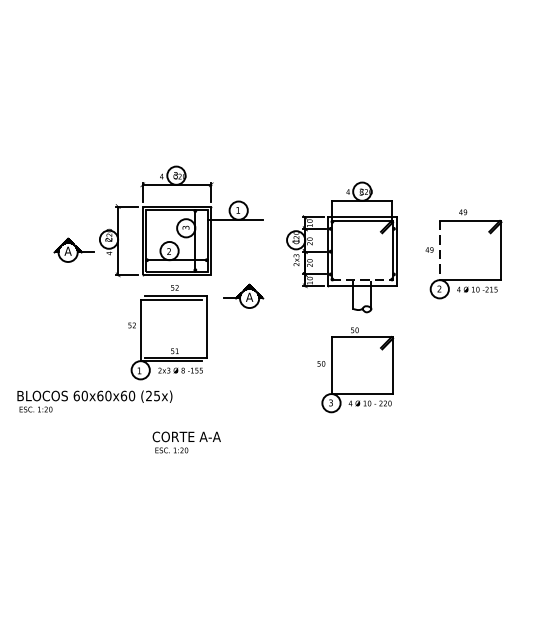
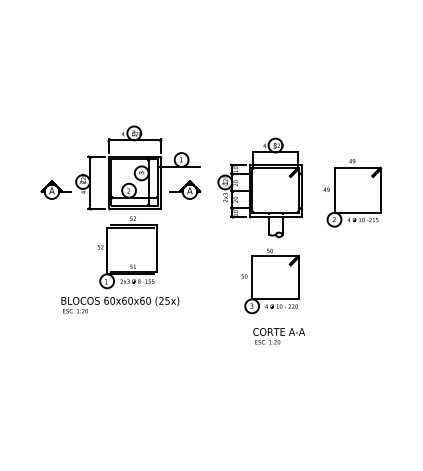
line: (439, 250) -> (334, 190), dashed -> solid
line: (363, 279) -> (276, 212), dashed -> solid
part: (243, 295) -> (185, 189), moved
text: (95, 400) -> (120, 304), moved
text: (185, 442) -> (278, 336), moved

